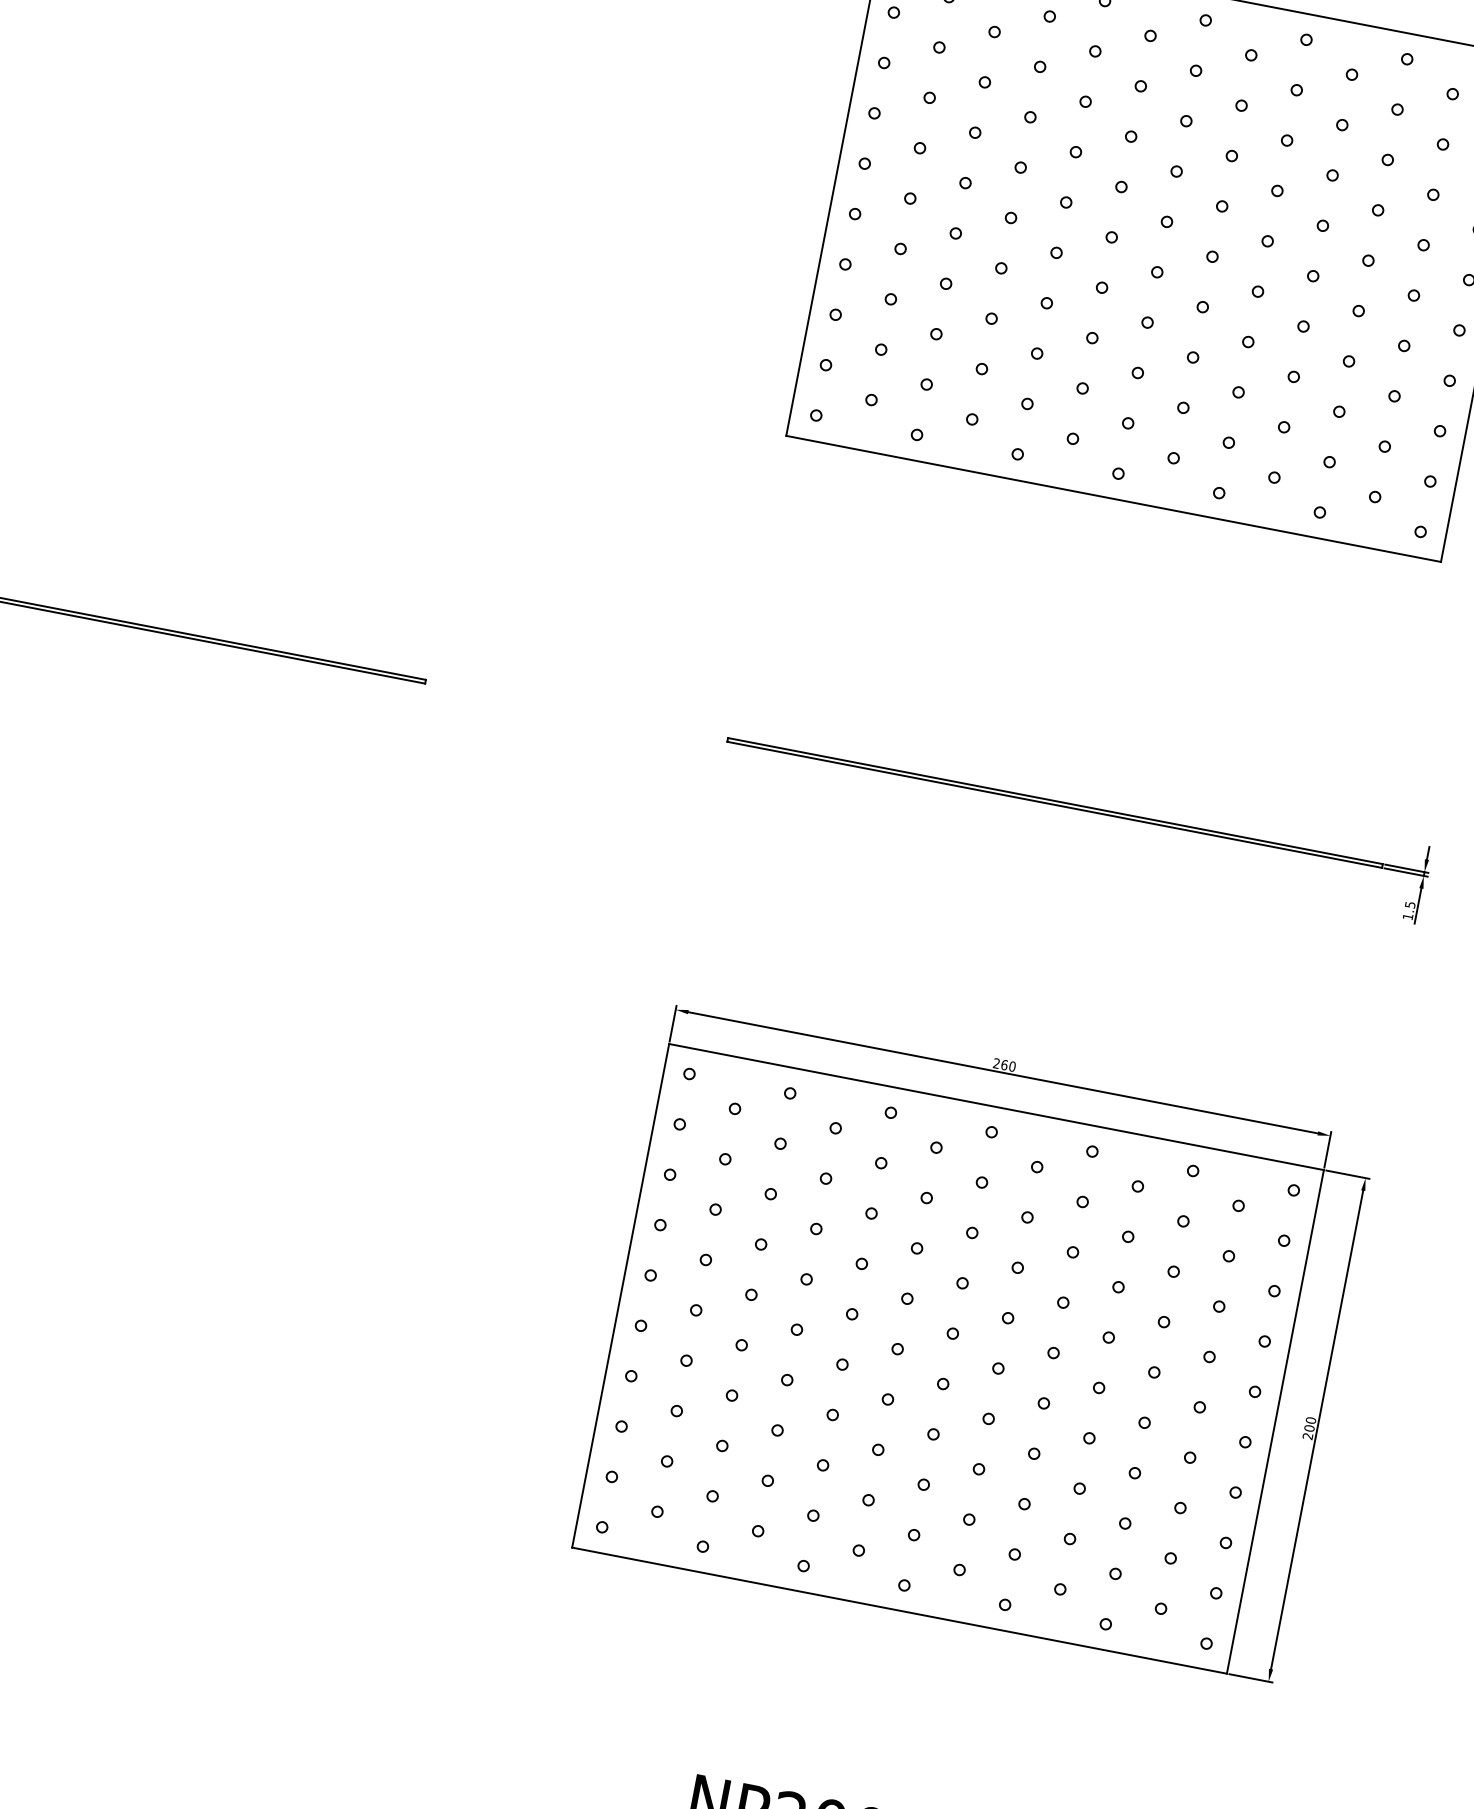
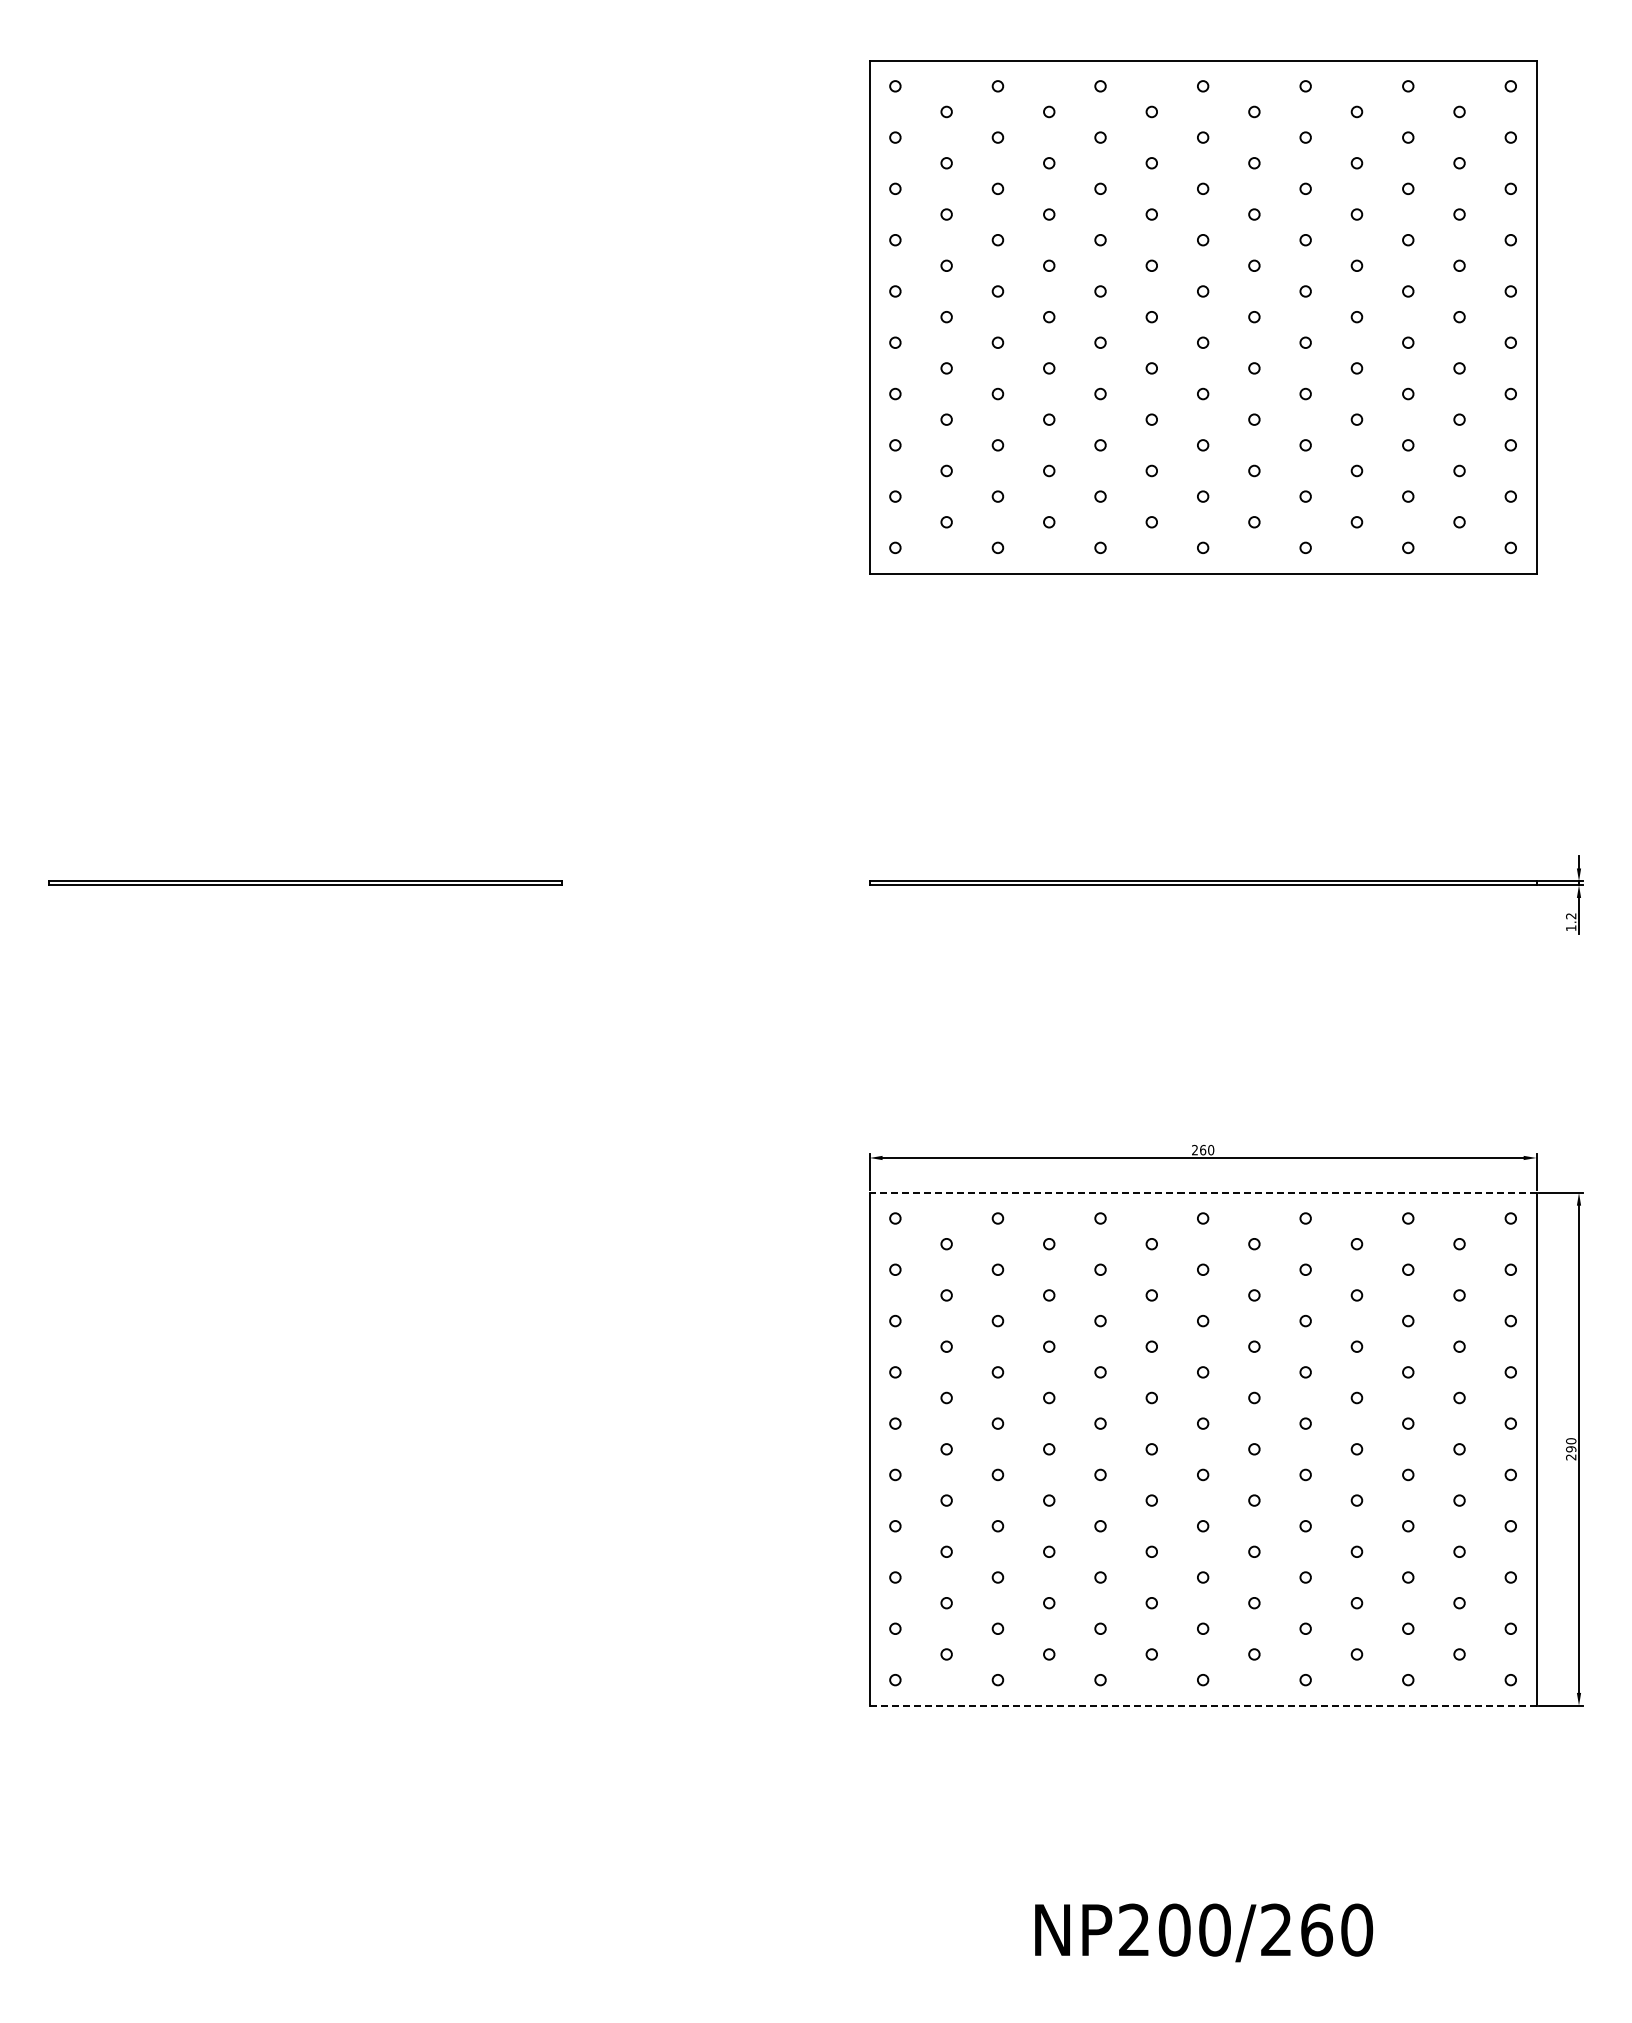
text: (1410, 905) -> (1571, 916), 1.5 -> 1.2
line: (995, 1106) -> (1202, 1192), solid -> dashed
text: (1309, 1428) -> (1571, 1449), 200 -> 290
line: (899, 1610) -> (1203, 1705), solid -> dashed

